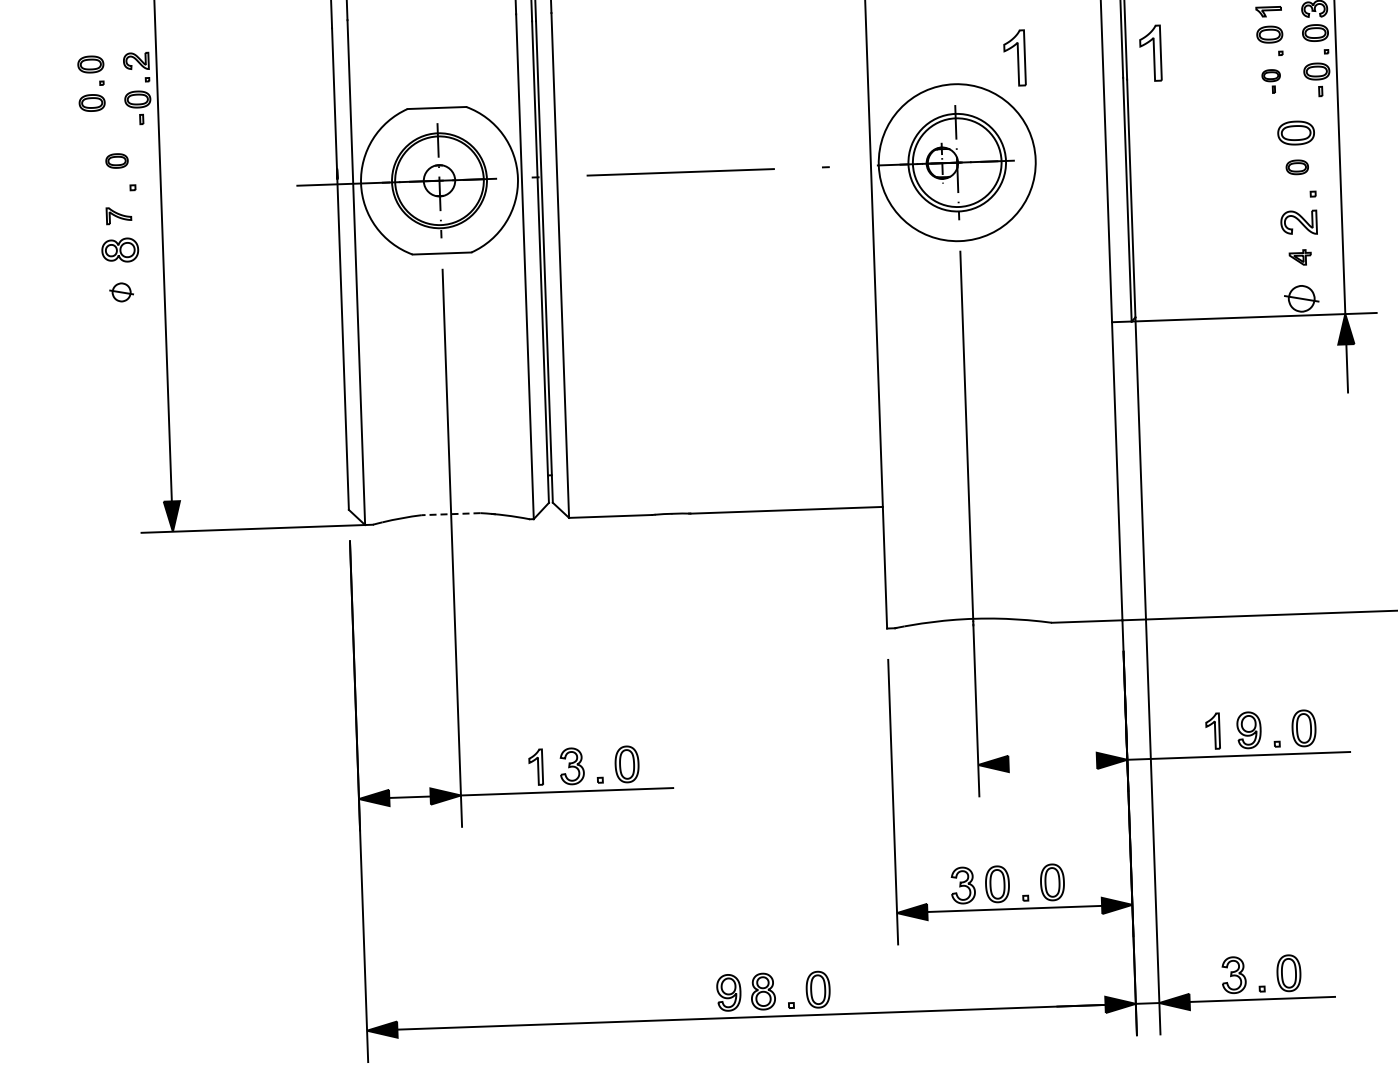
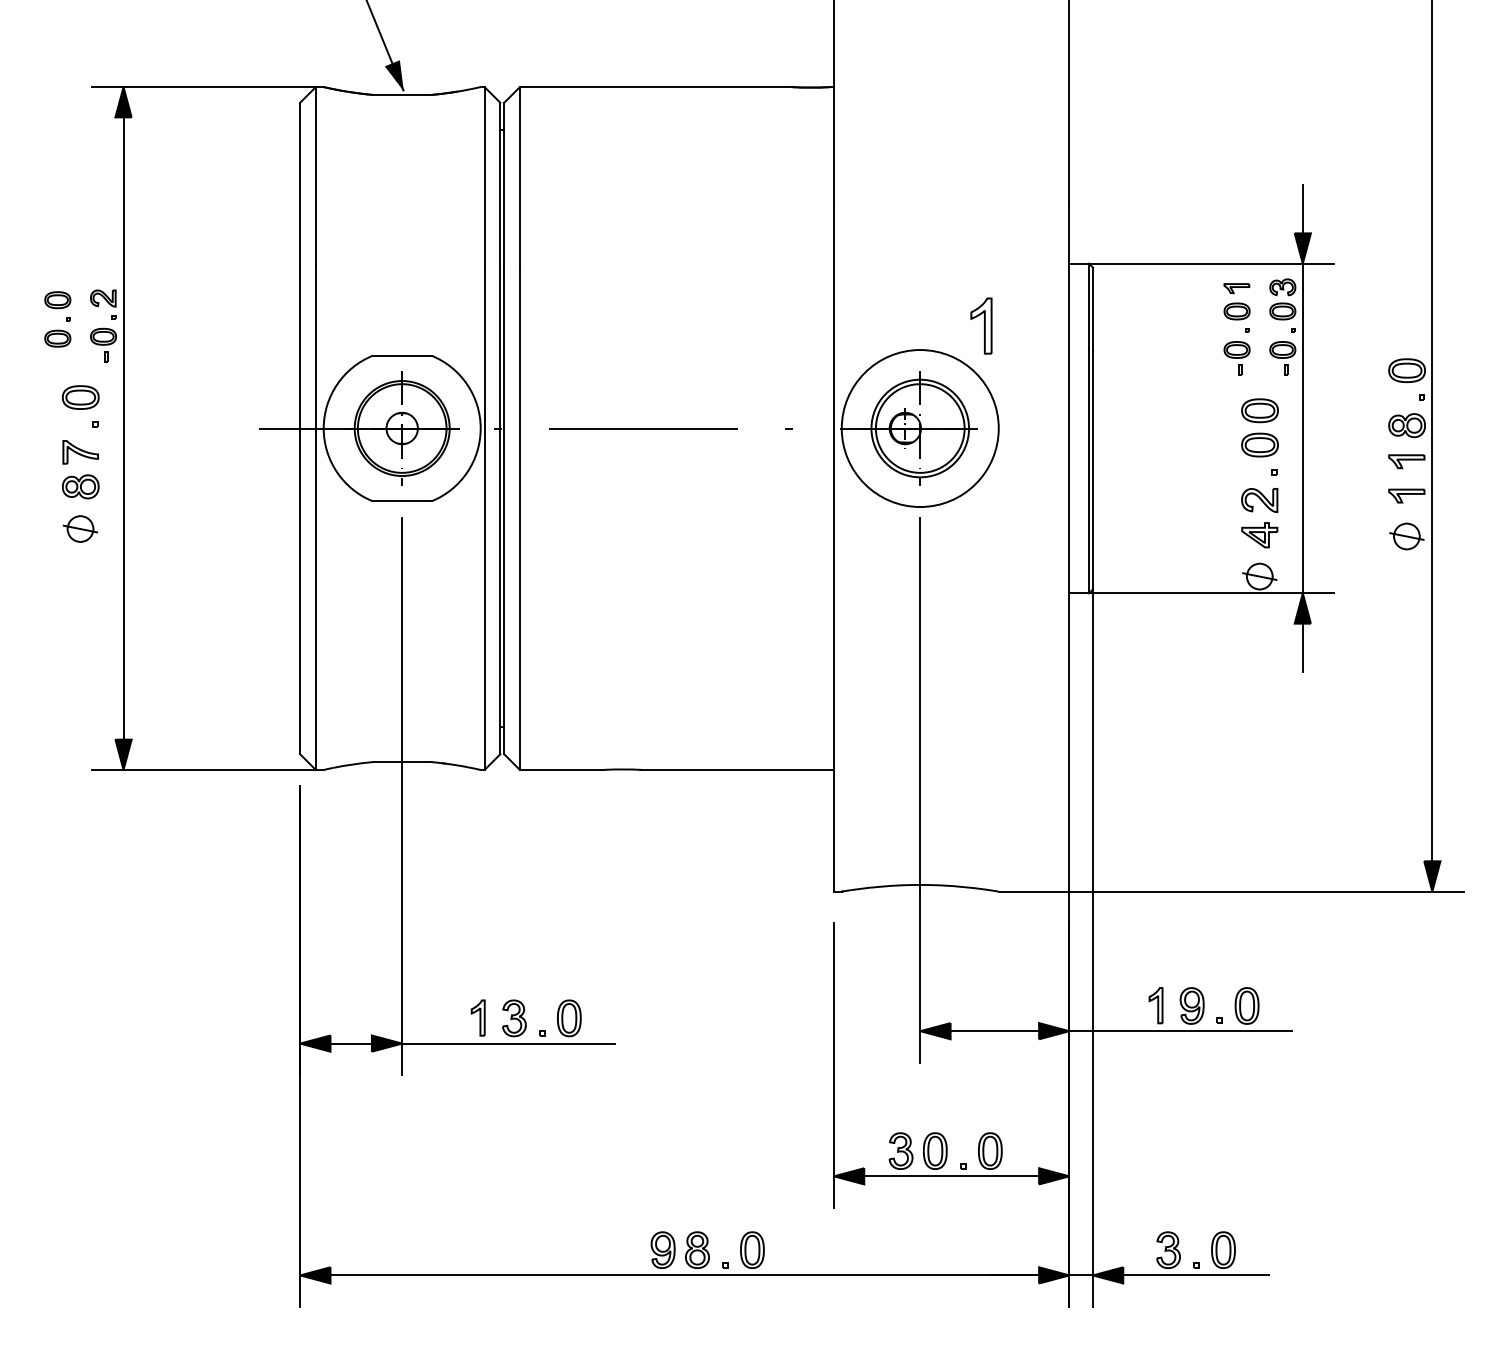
part: (1150, 52) -> (1117, 325), removed
part: (1270, 81) -> (1236, 358), size x1.43
part: (116, 160) -> (80, 397), size x1.67
part: (1296, 166) -> (1259, 444), size x1.67
part: (118, 215) -> (80, 452), size x1.43
part: (1299, 257) -> (1259, 535), size x1.67
part: (121, 291) -> (80, 528), size x1.43
line: (450, 514) -> (401, 762), dashed -> solid
line: (1052, 762) -> (994, 1031), added

